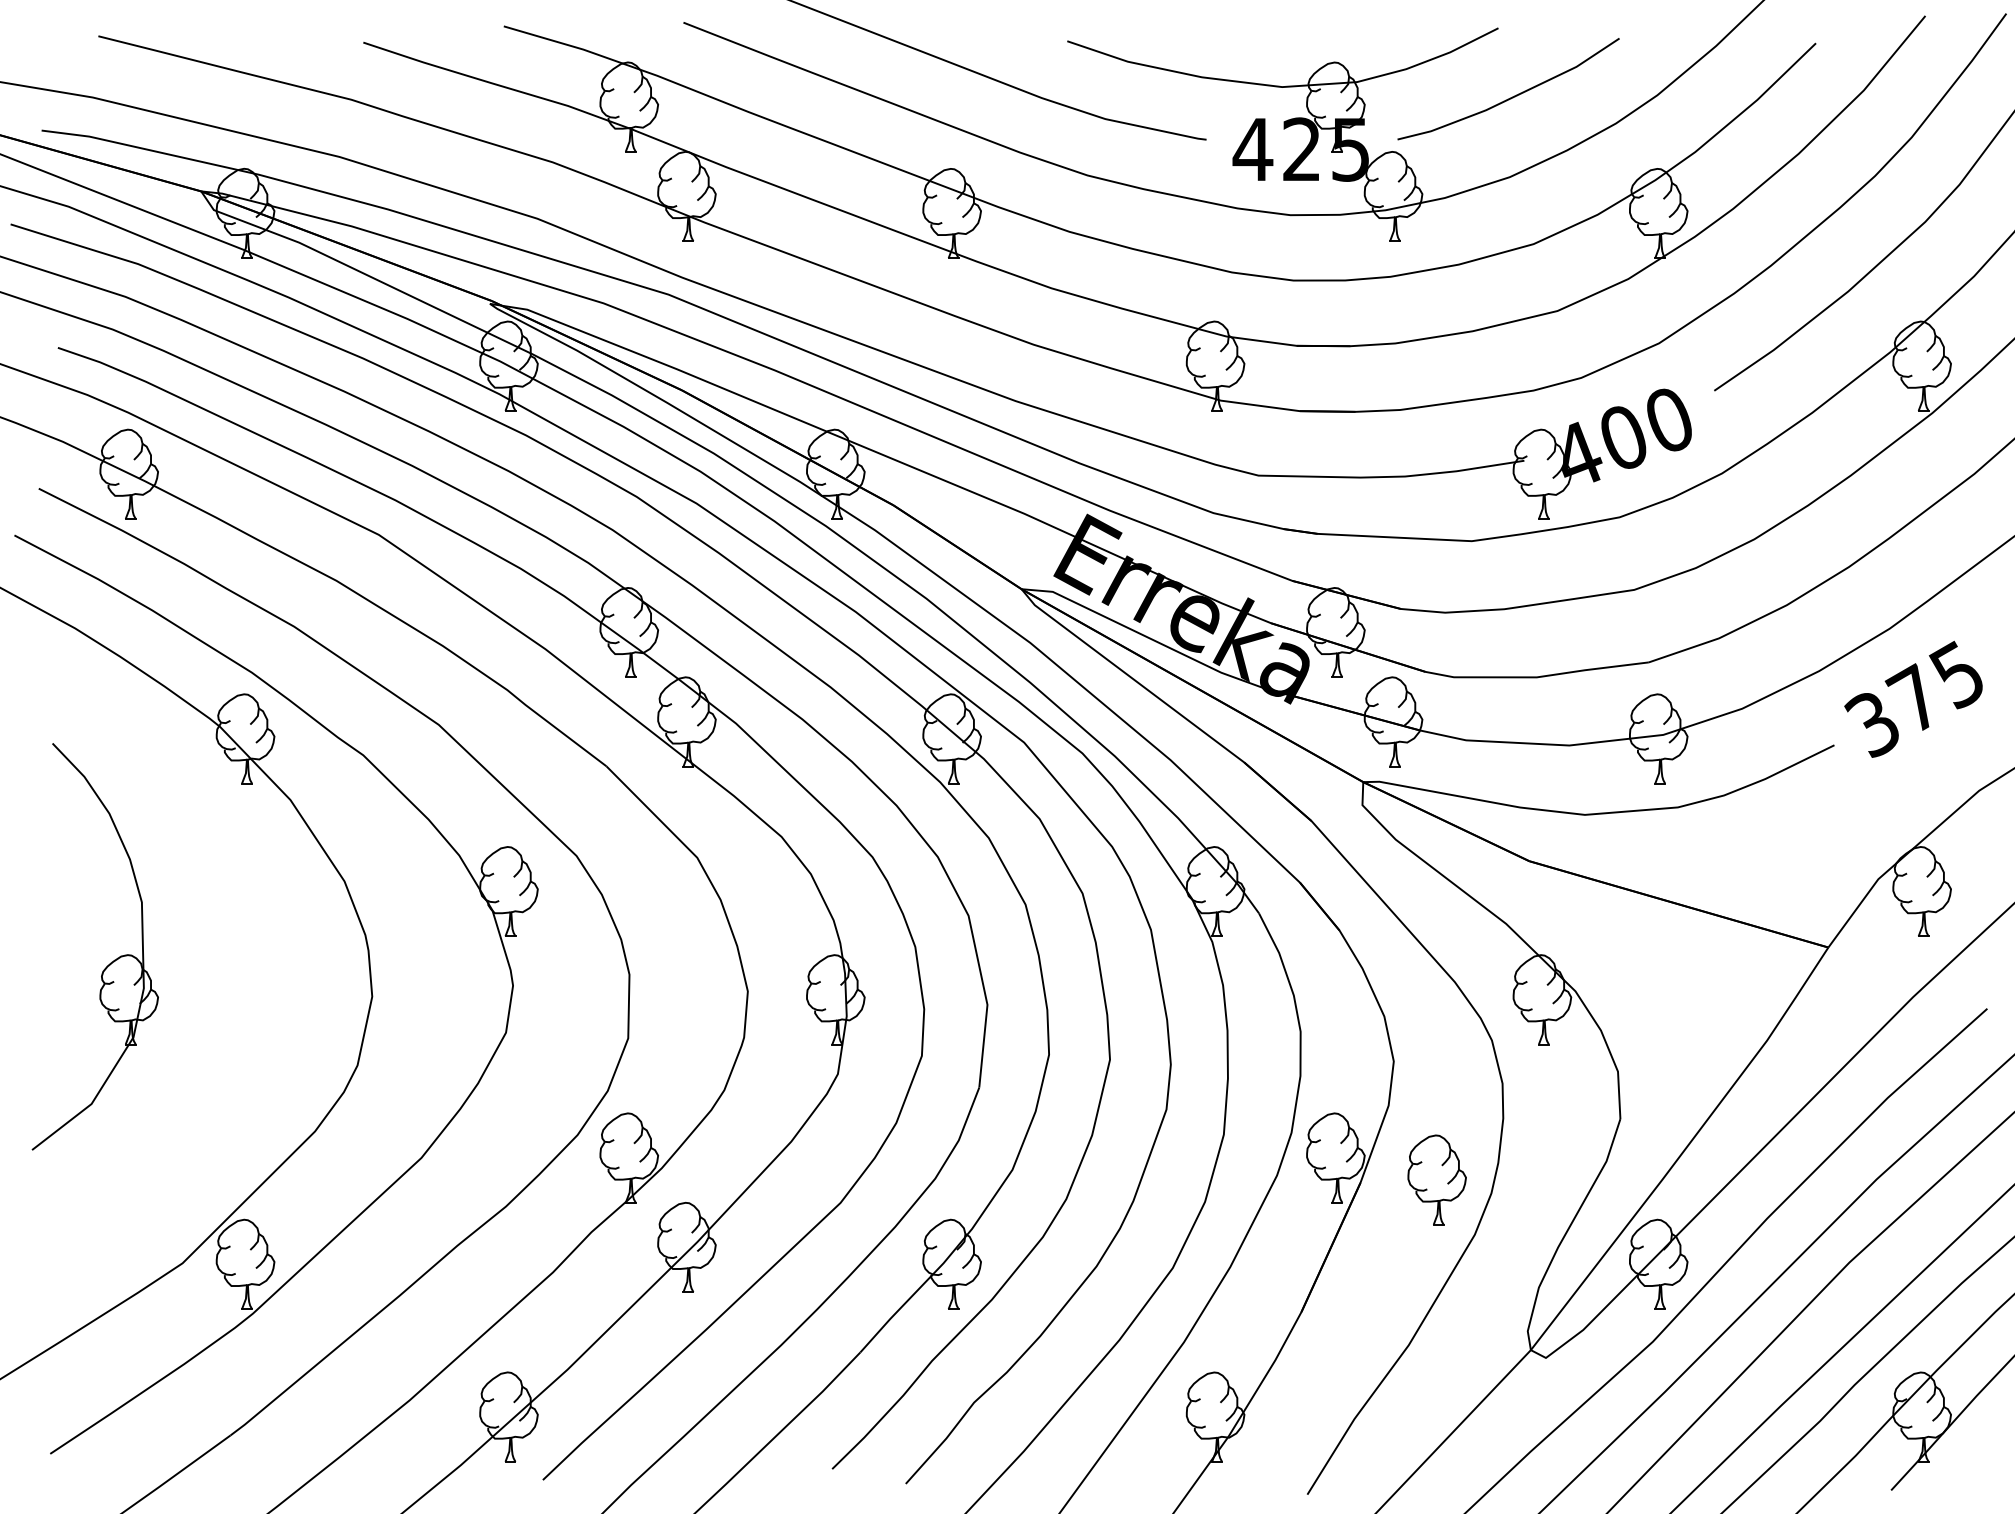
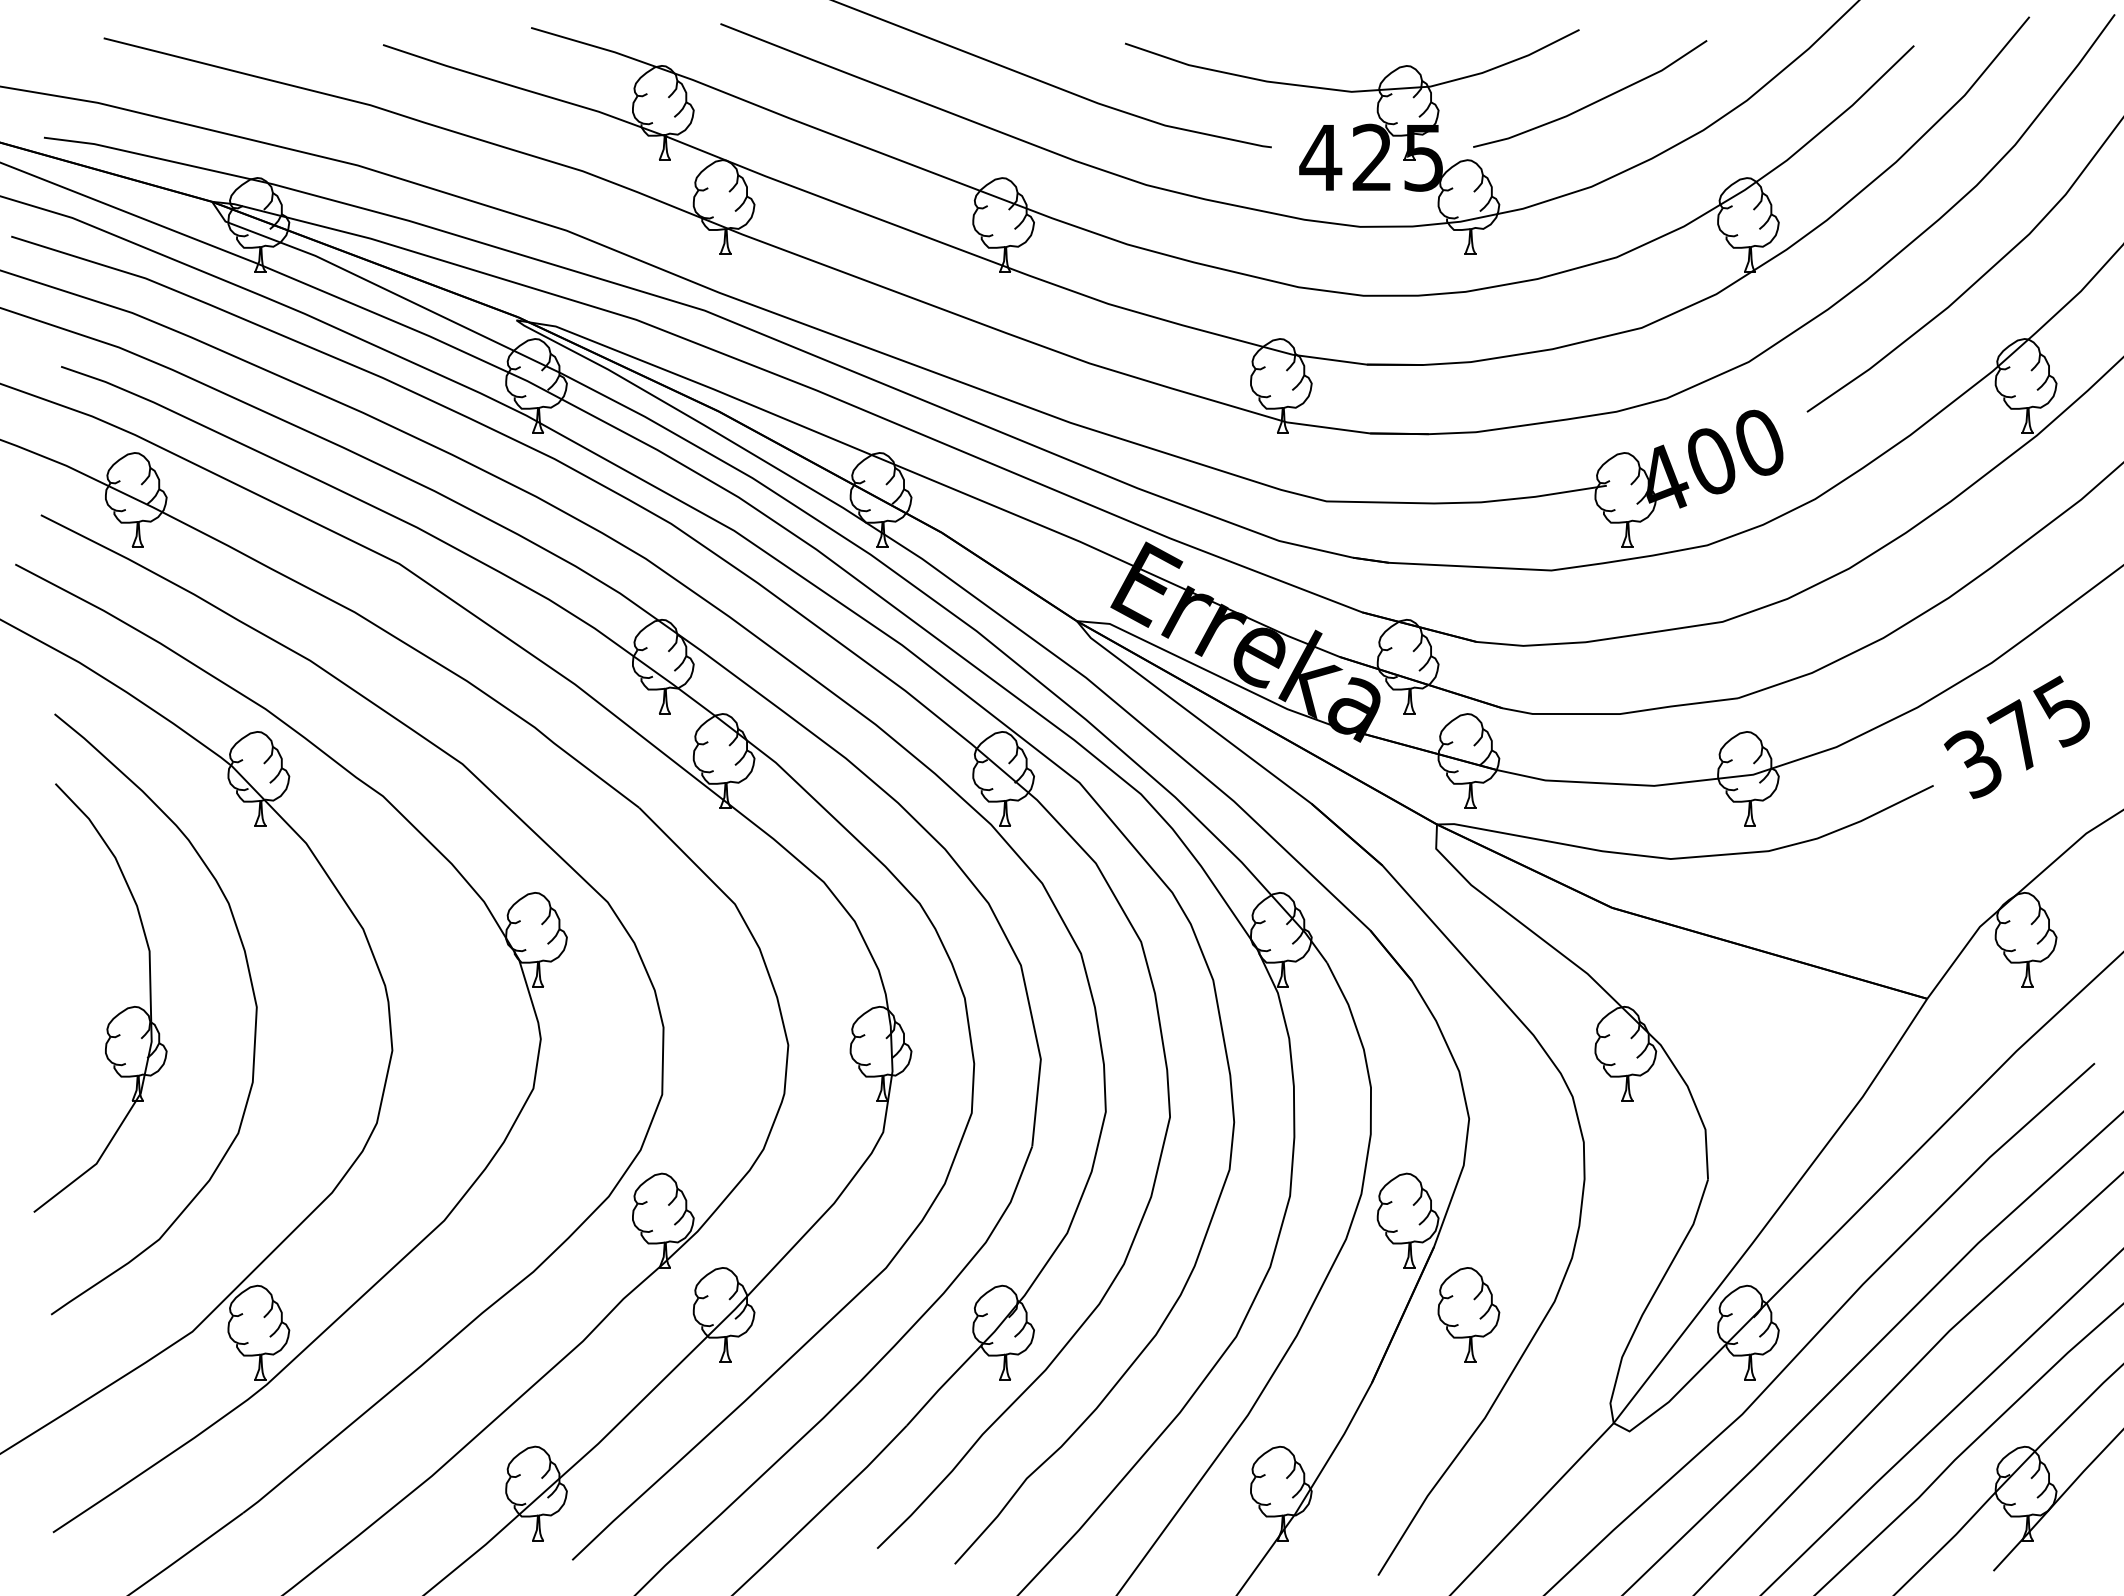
curve: (238, 937) -> (251, 988), added
part: (1436, 1179) -> (1468, 1314), moved

